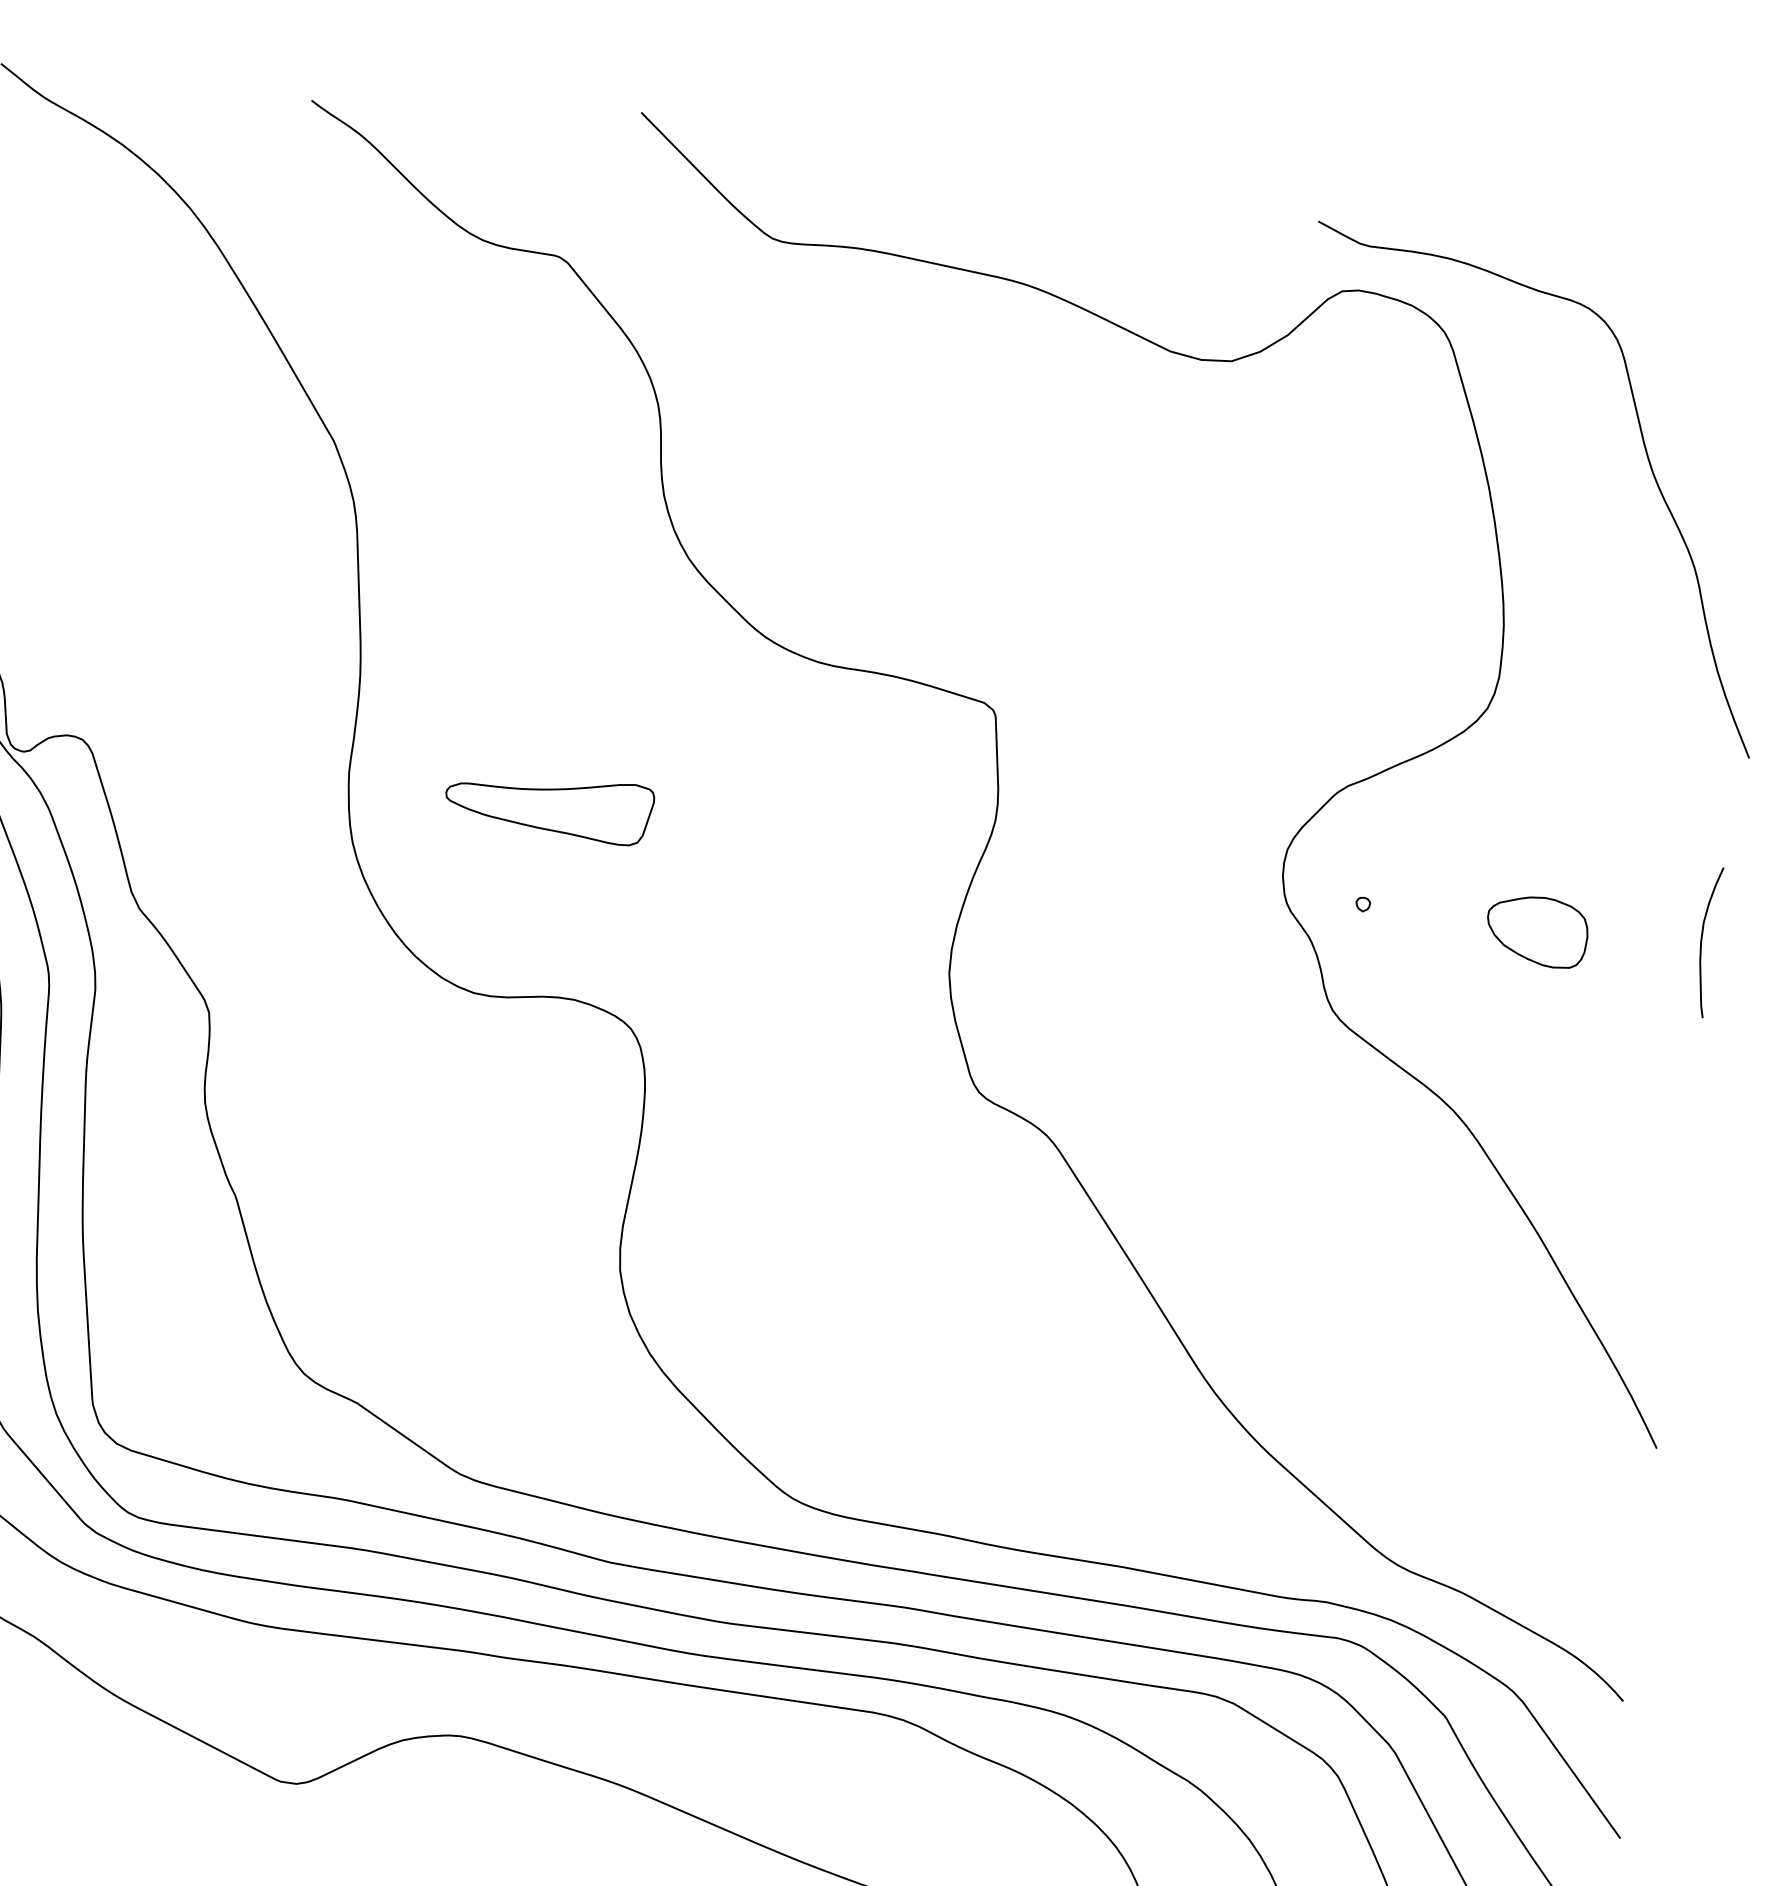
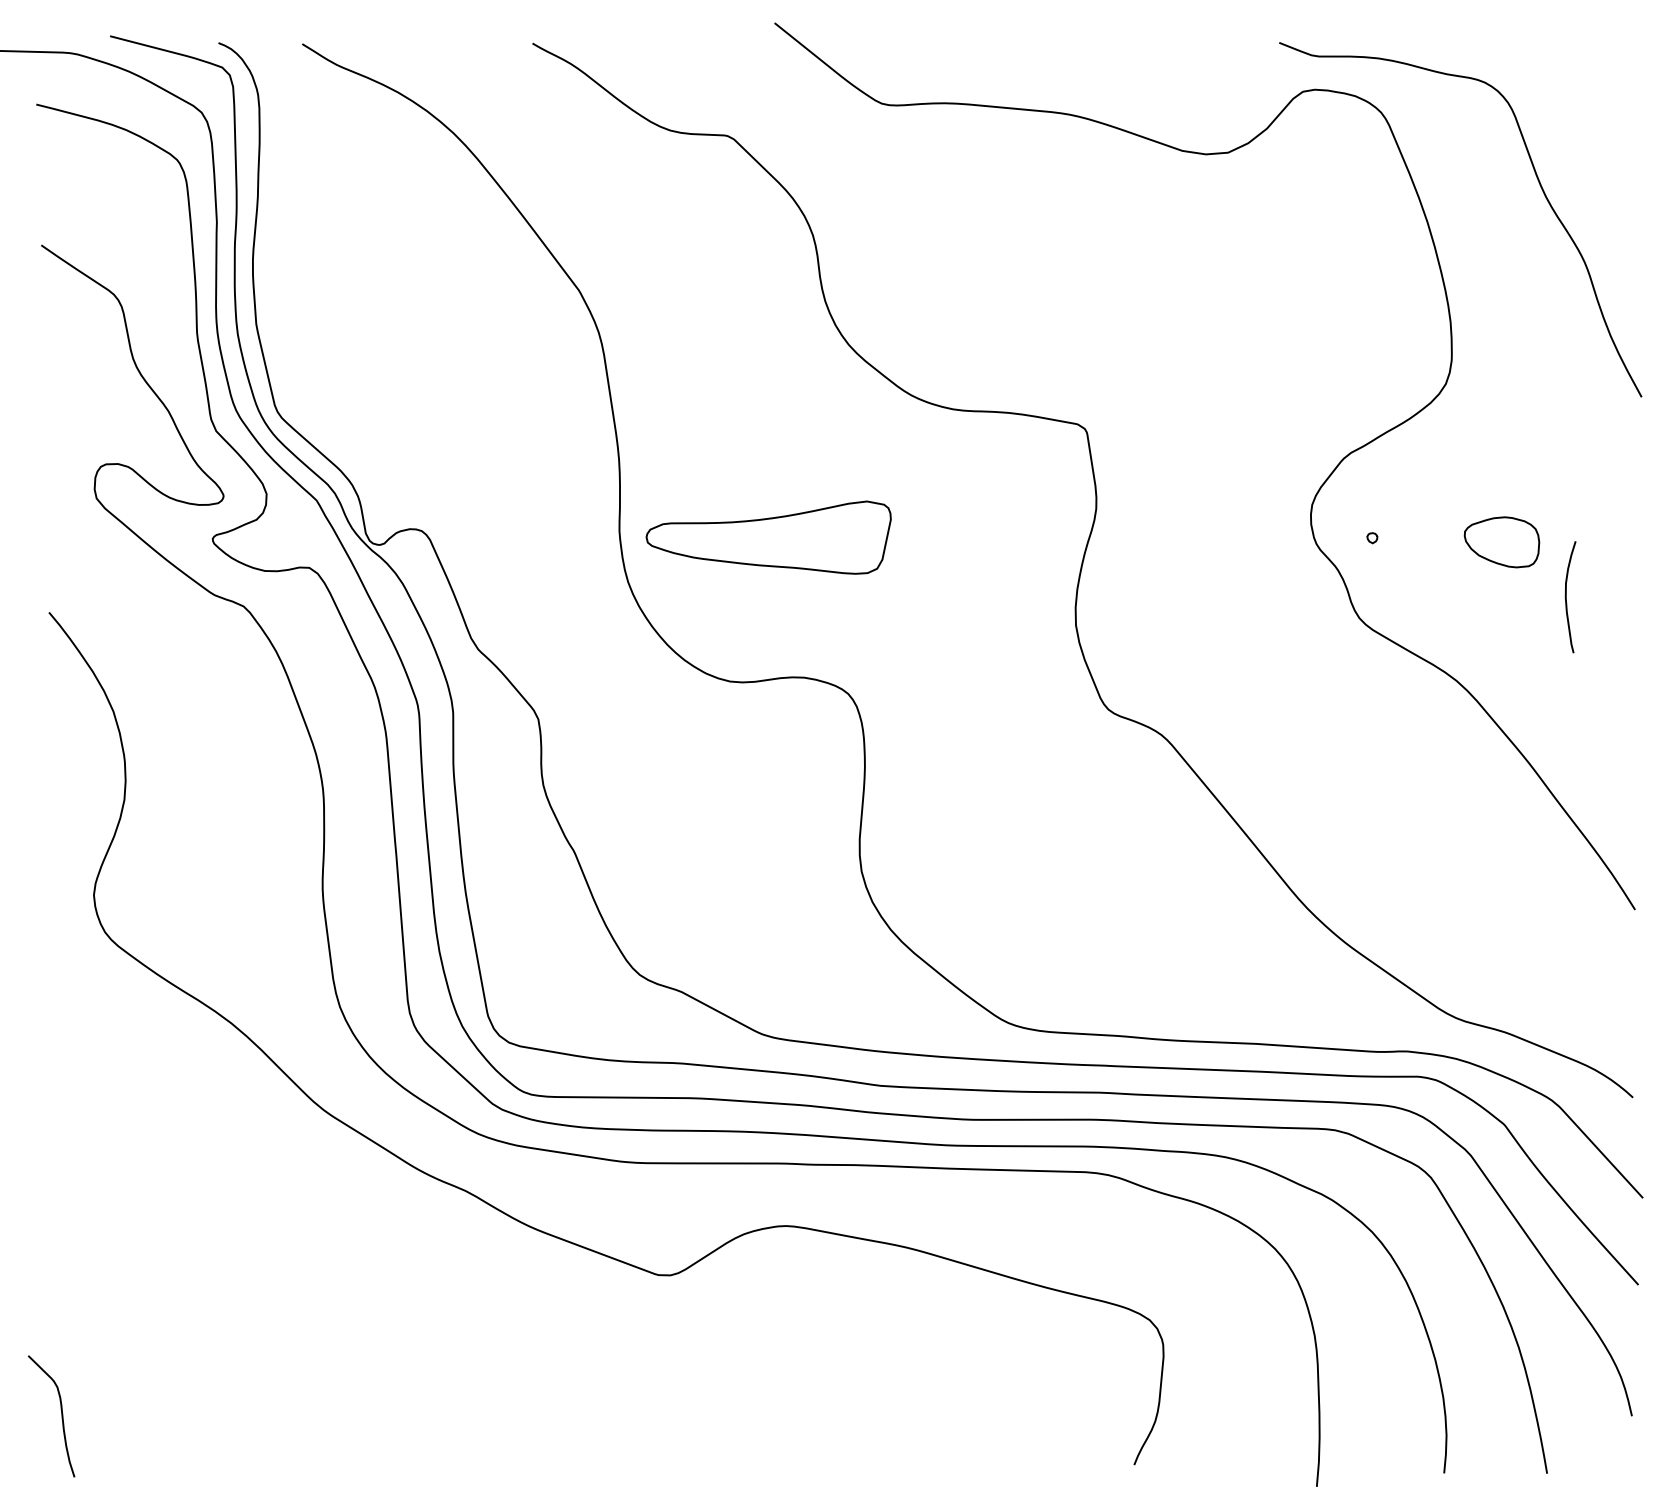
part: (549, 805) -> (768, 537), size x1.6
curve: (1702, 941) -> (1566, 597), moved

